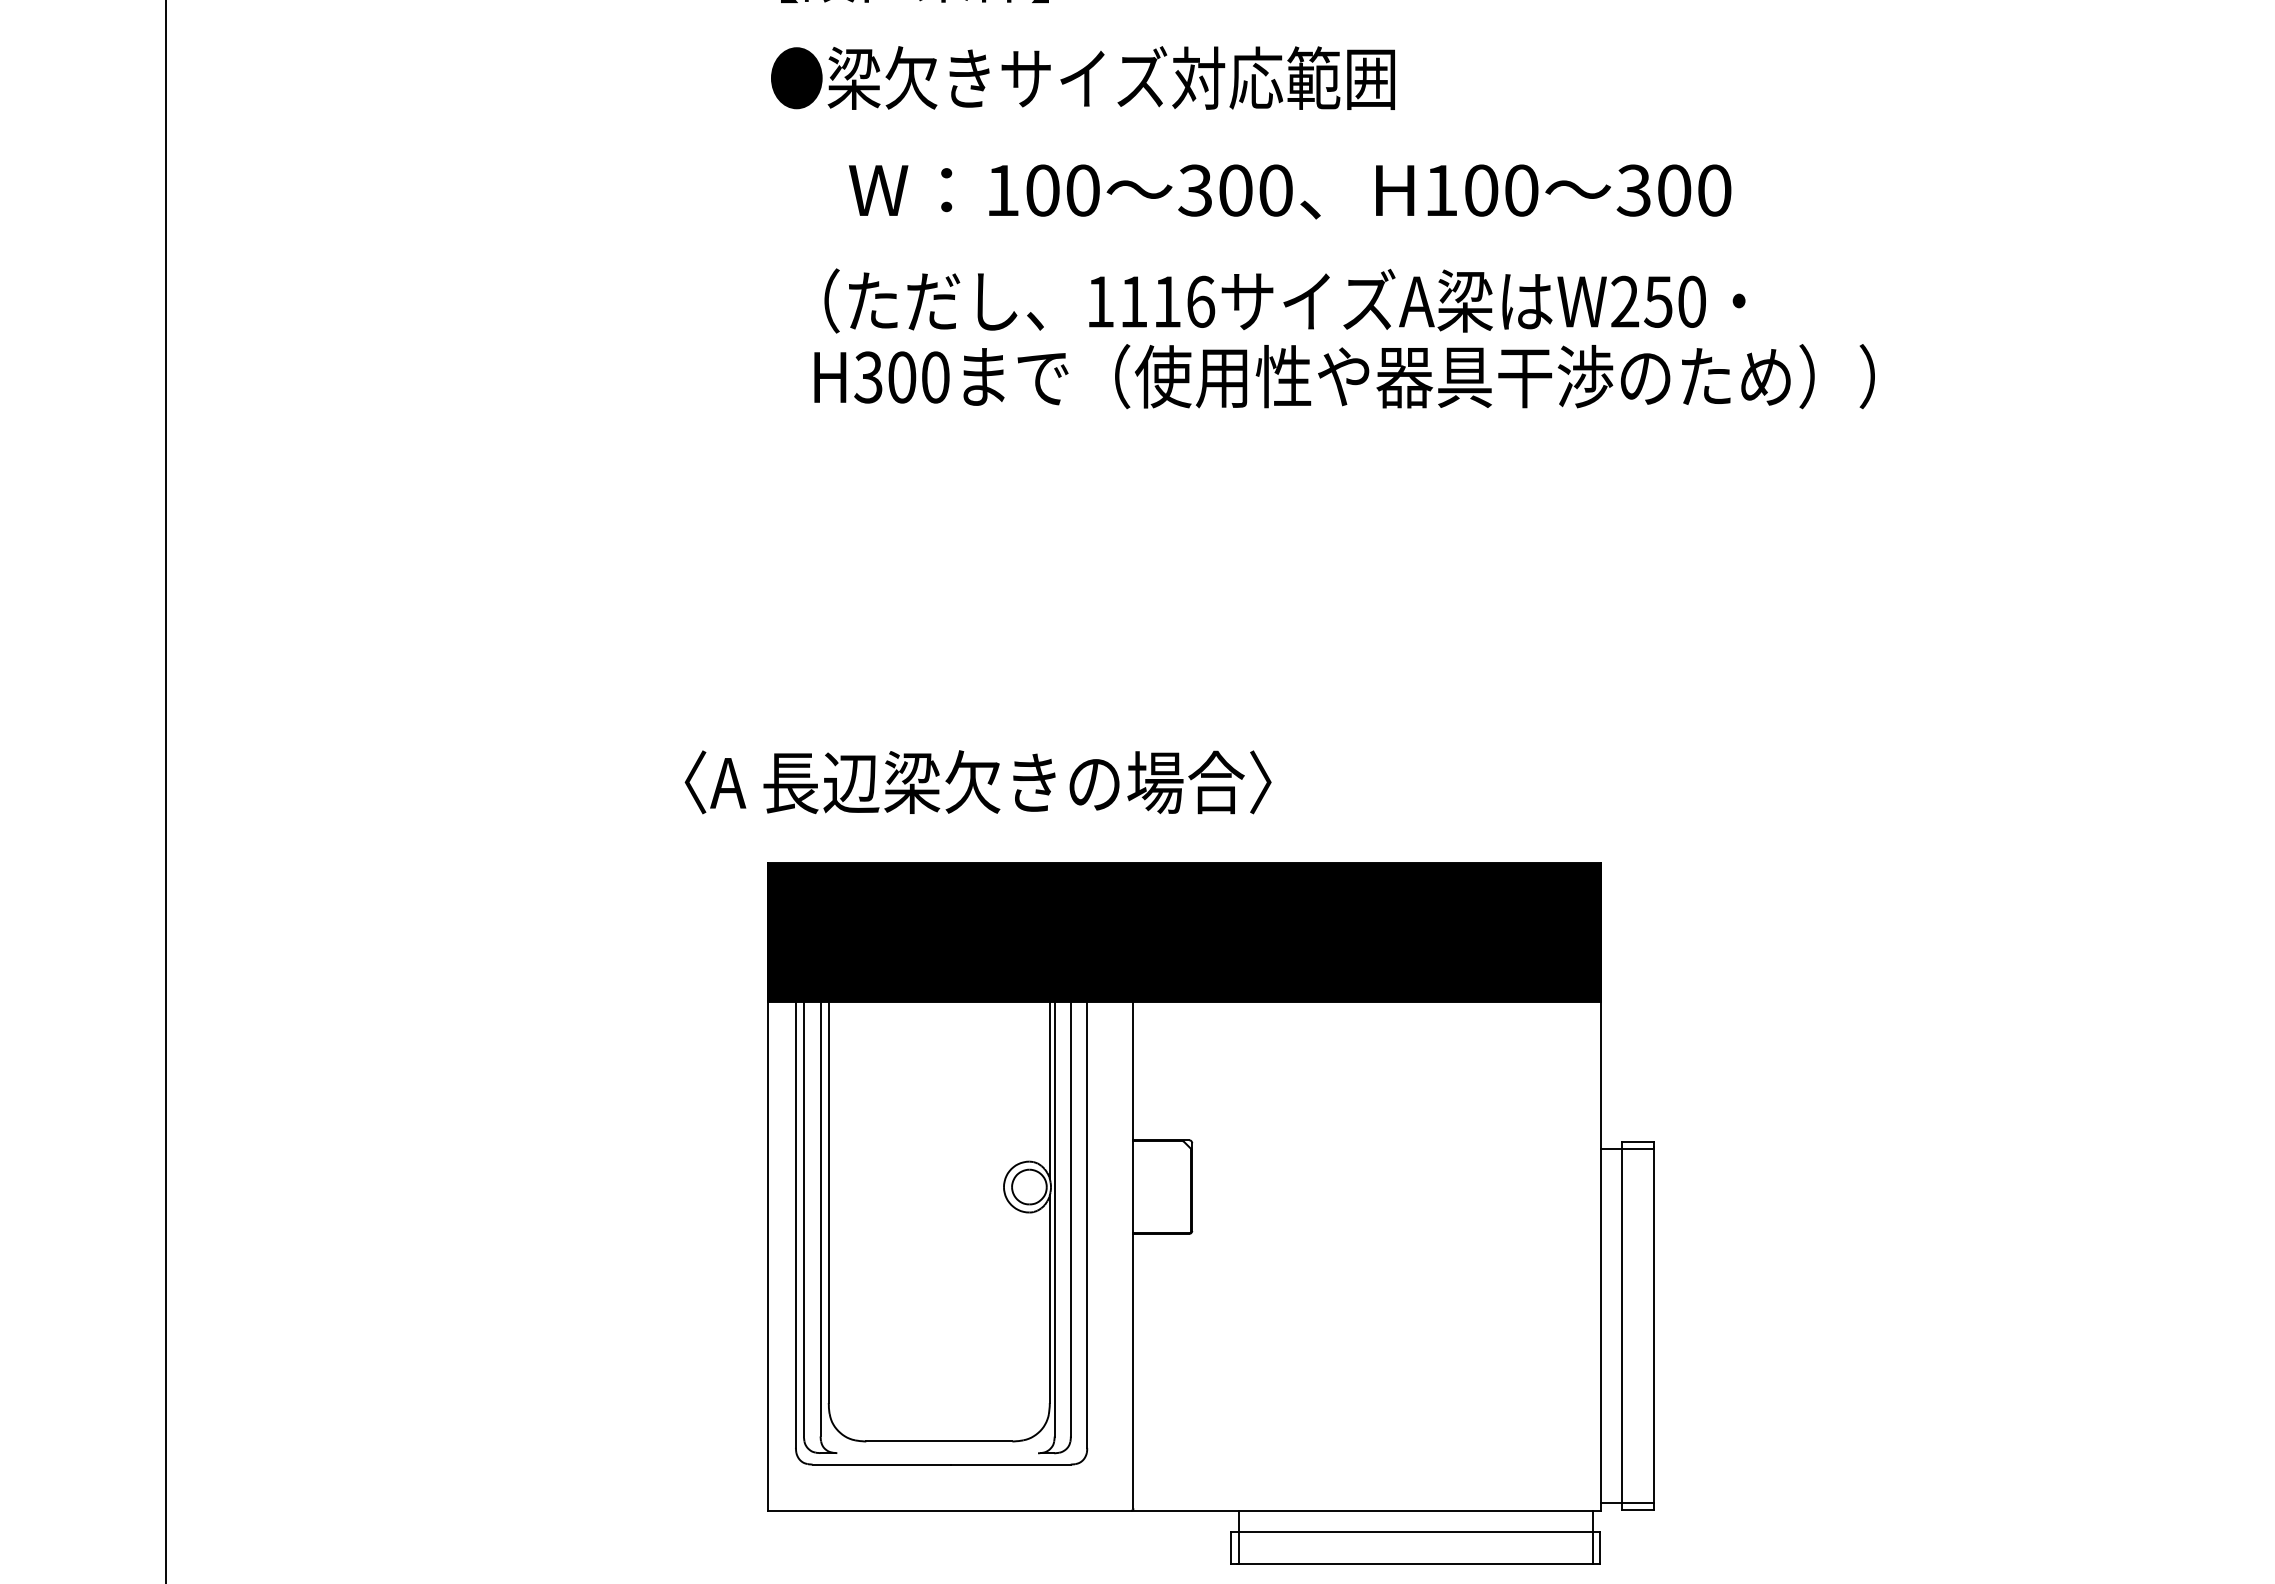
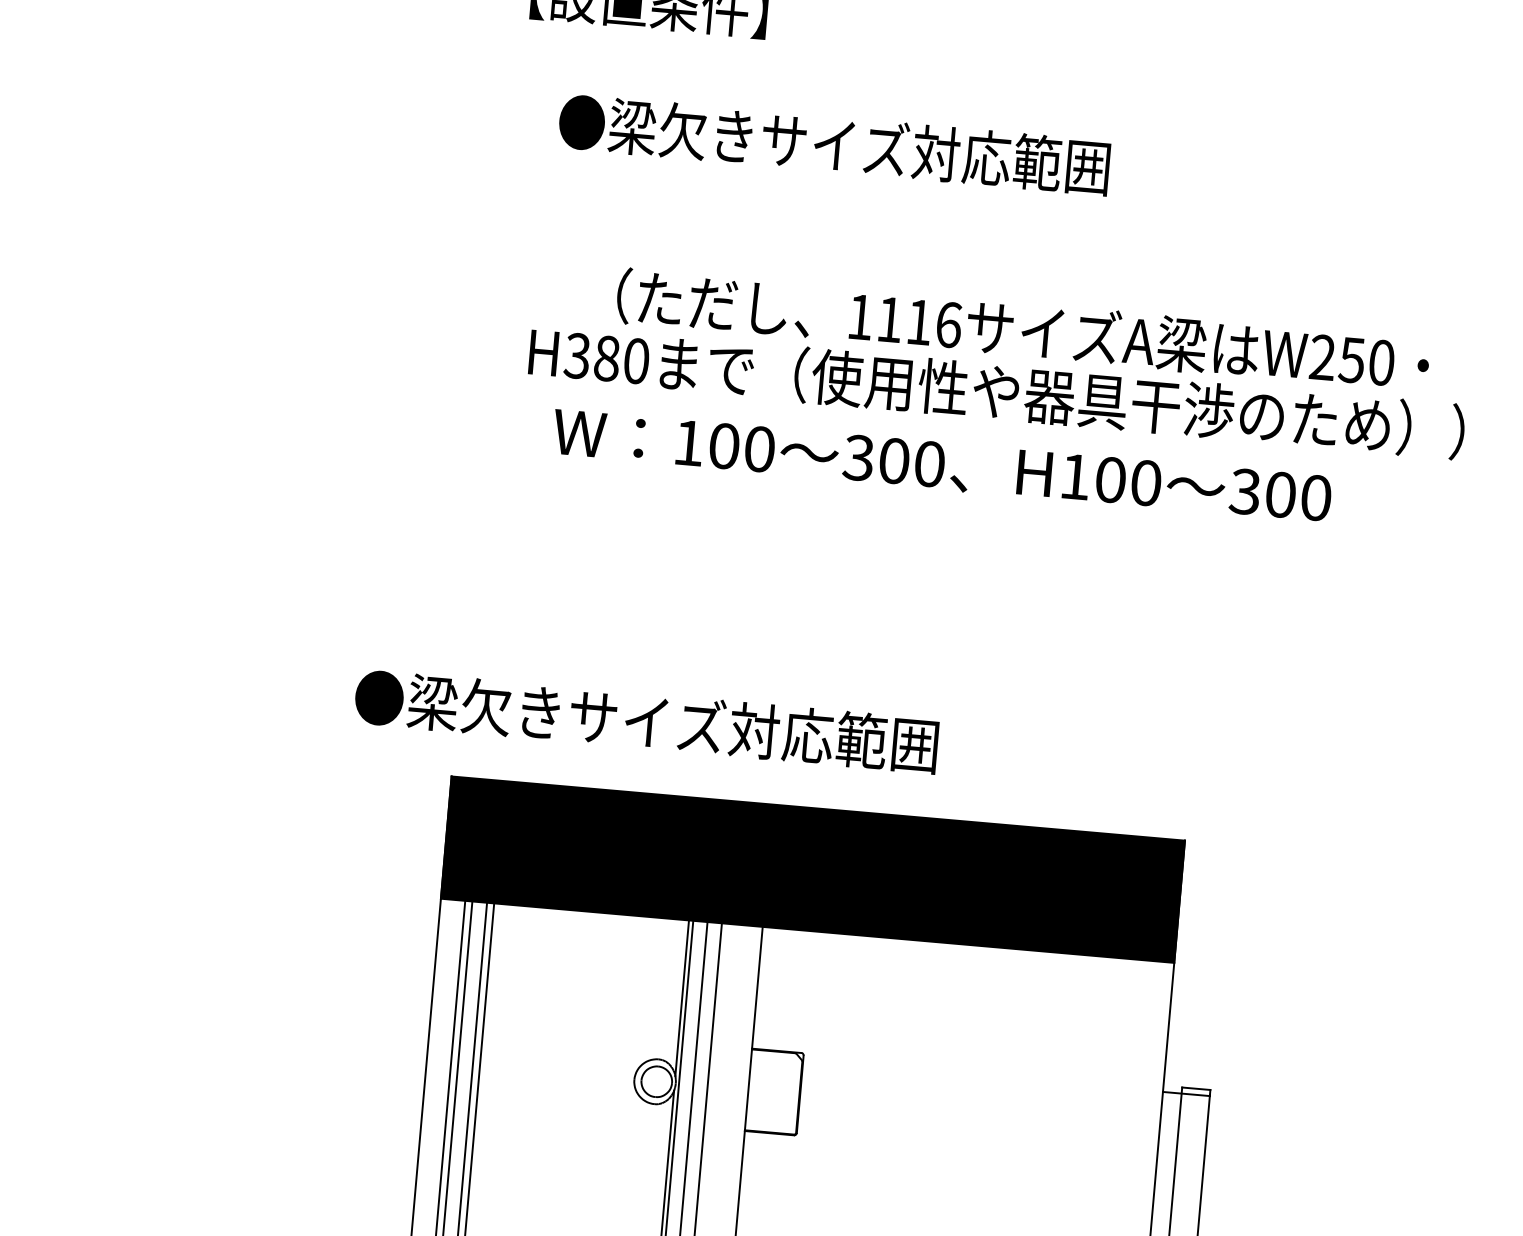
text: (1082, 77) -> (833, 144), moved
text: (1290, 191) -> (942, 466), moved
text: (1284, 300) -> (1022, 330), moved
text: (902, 377) -> (607, 358), H300 -> H380
text: (982, 782) -> (646, 721), 〈A 長辺梁欠きの場合〉 -> ●梁欠きサイズ対応範囲

